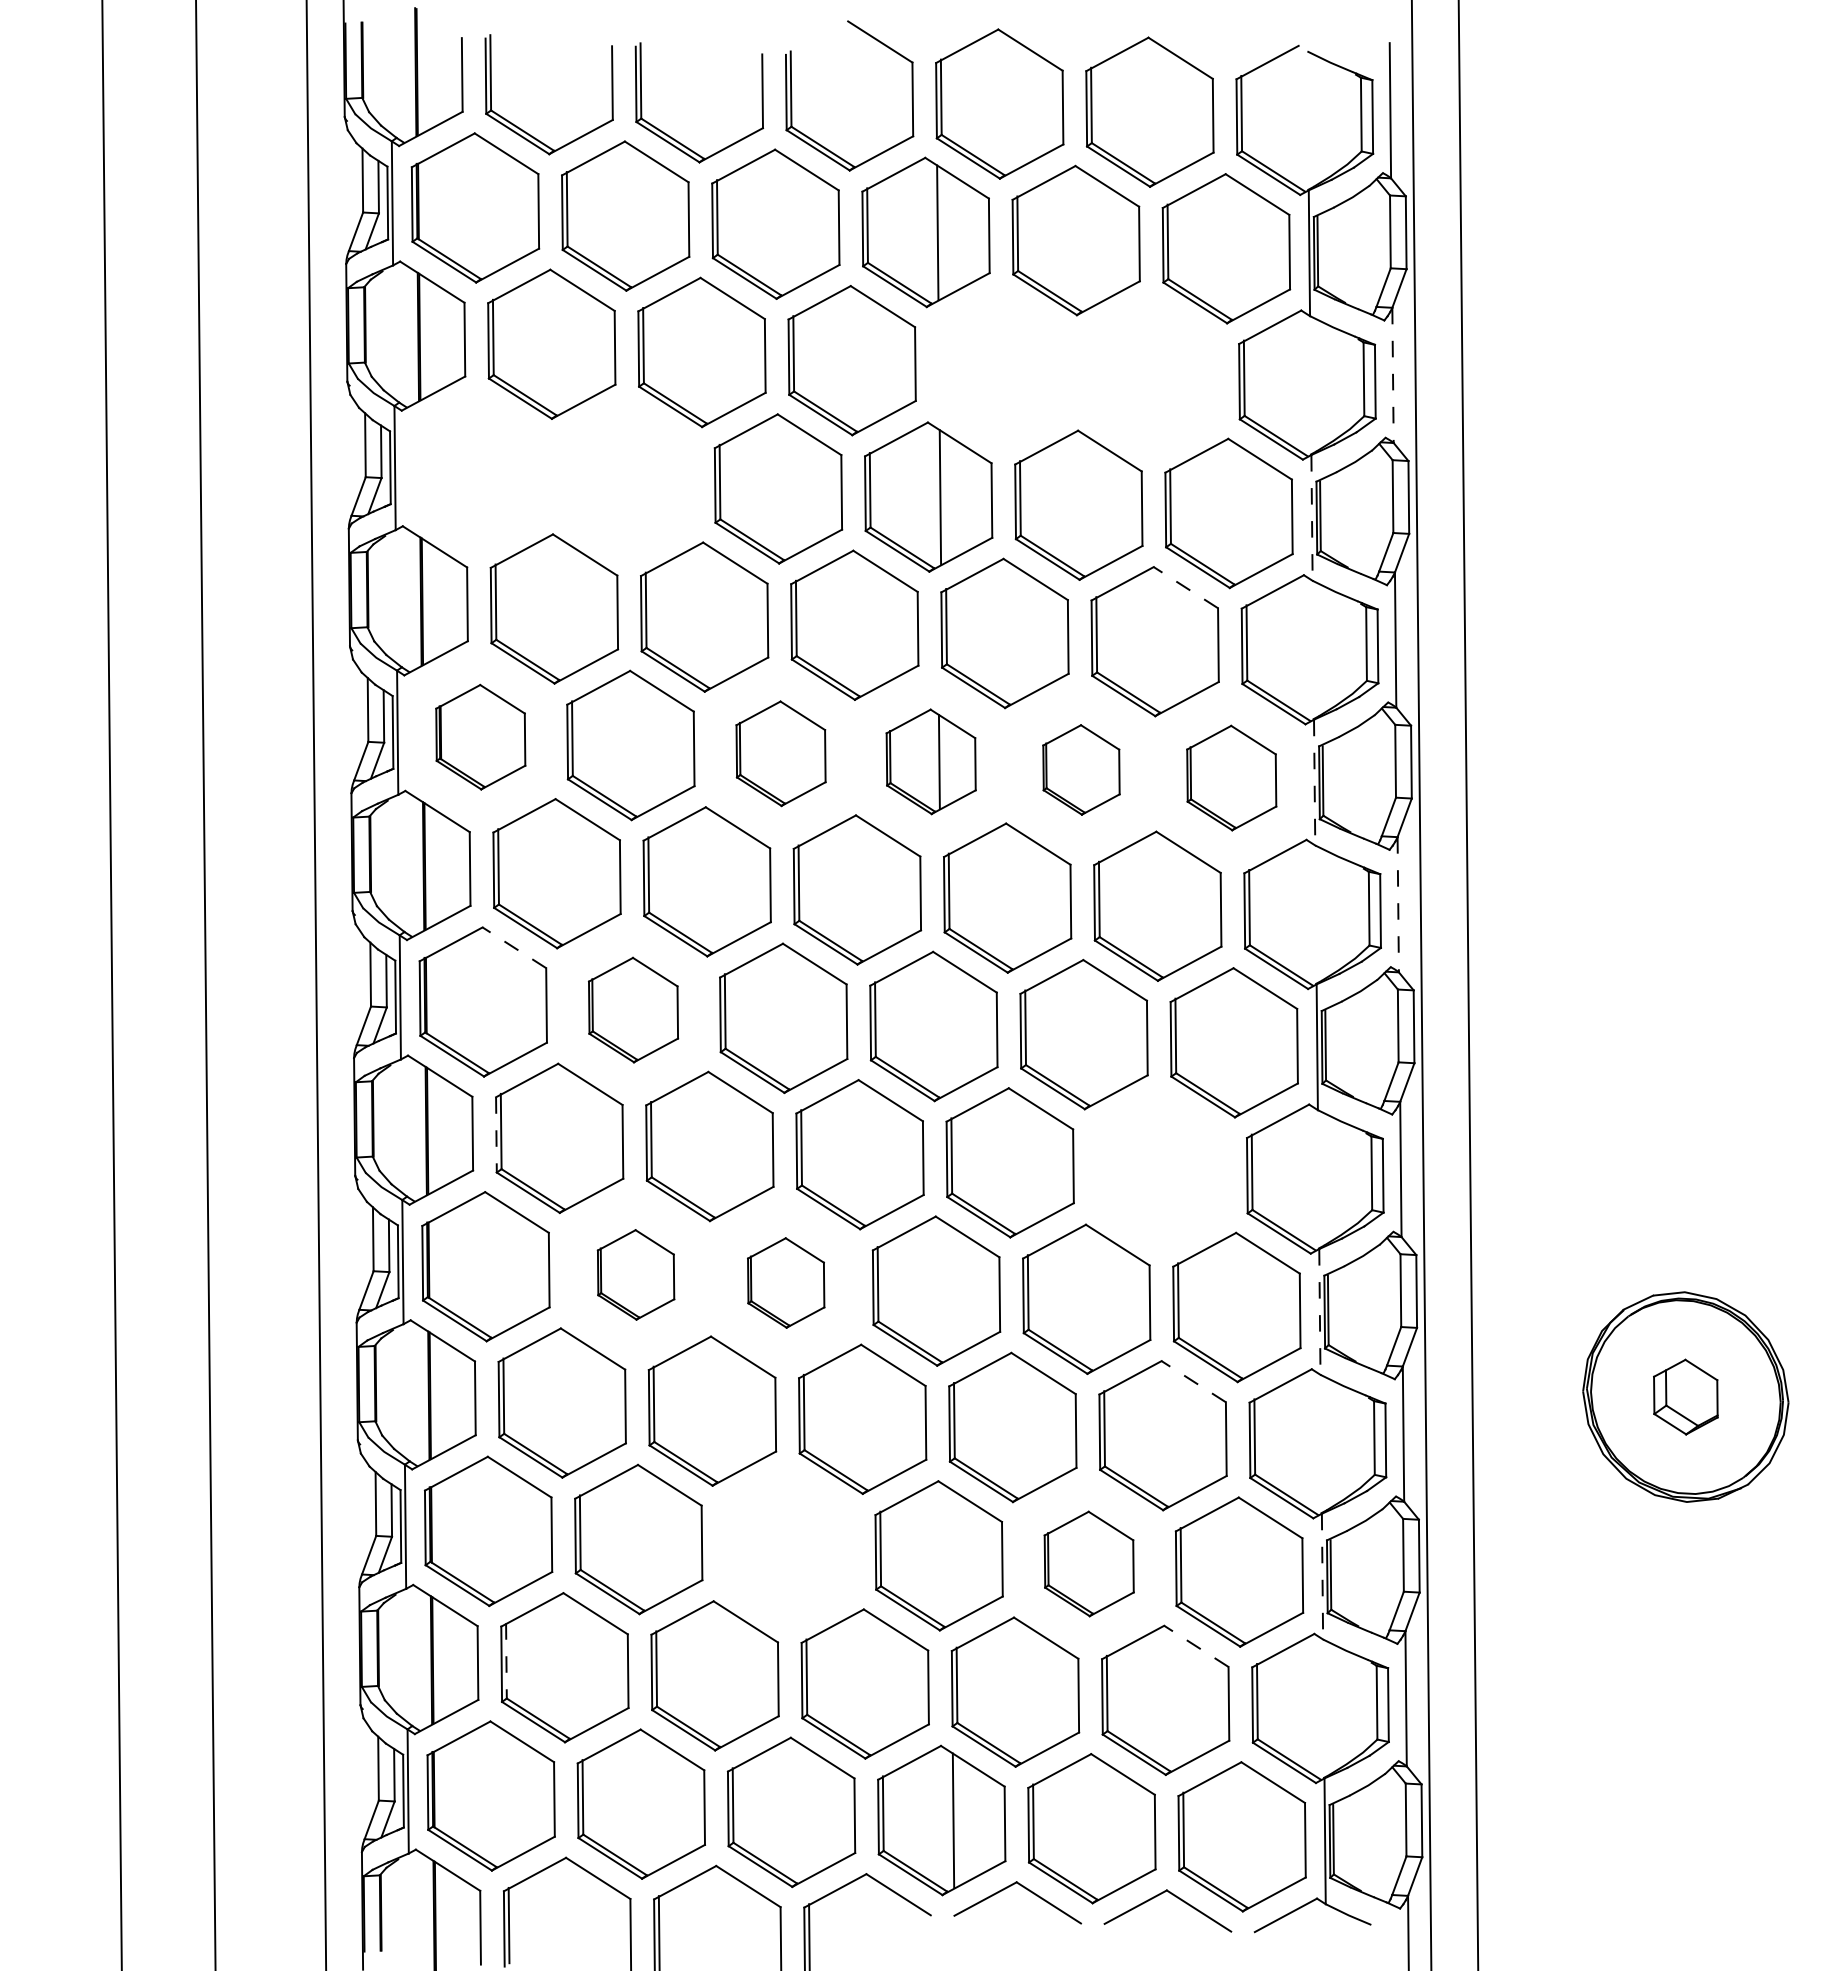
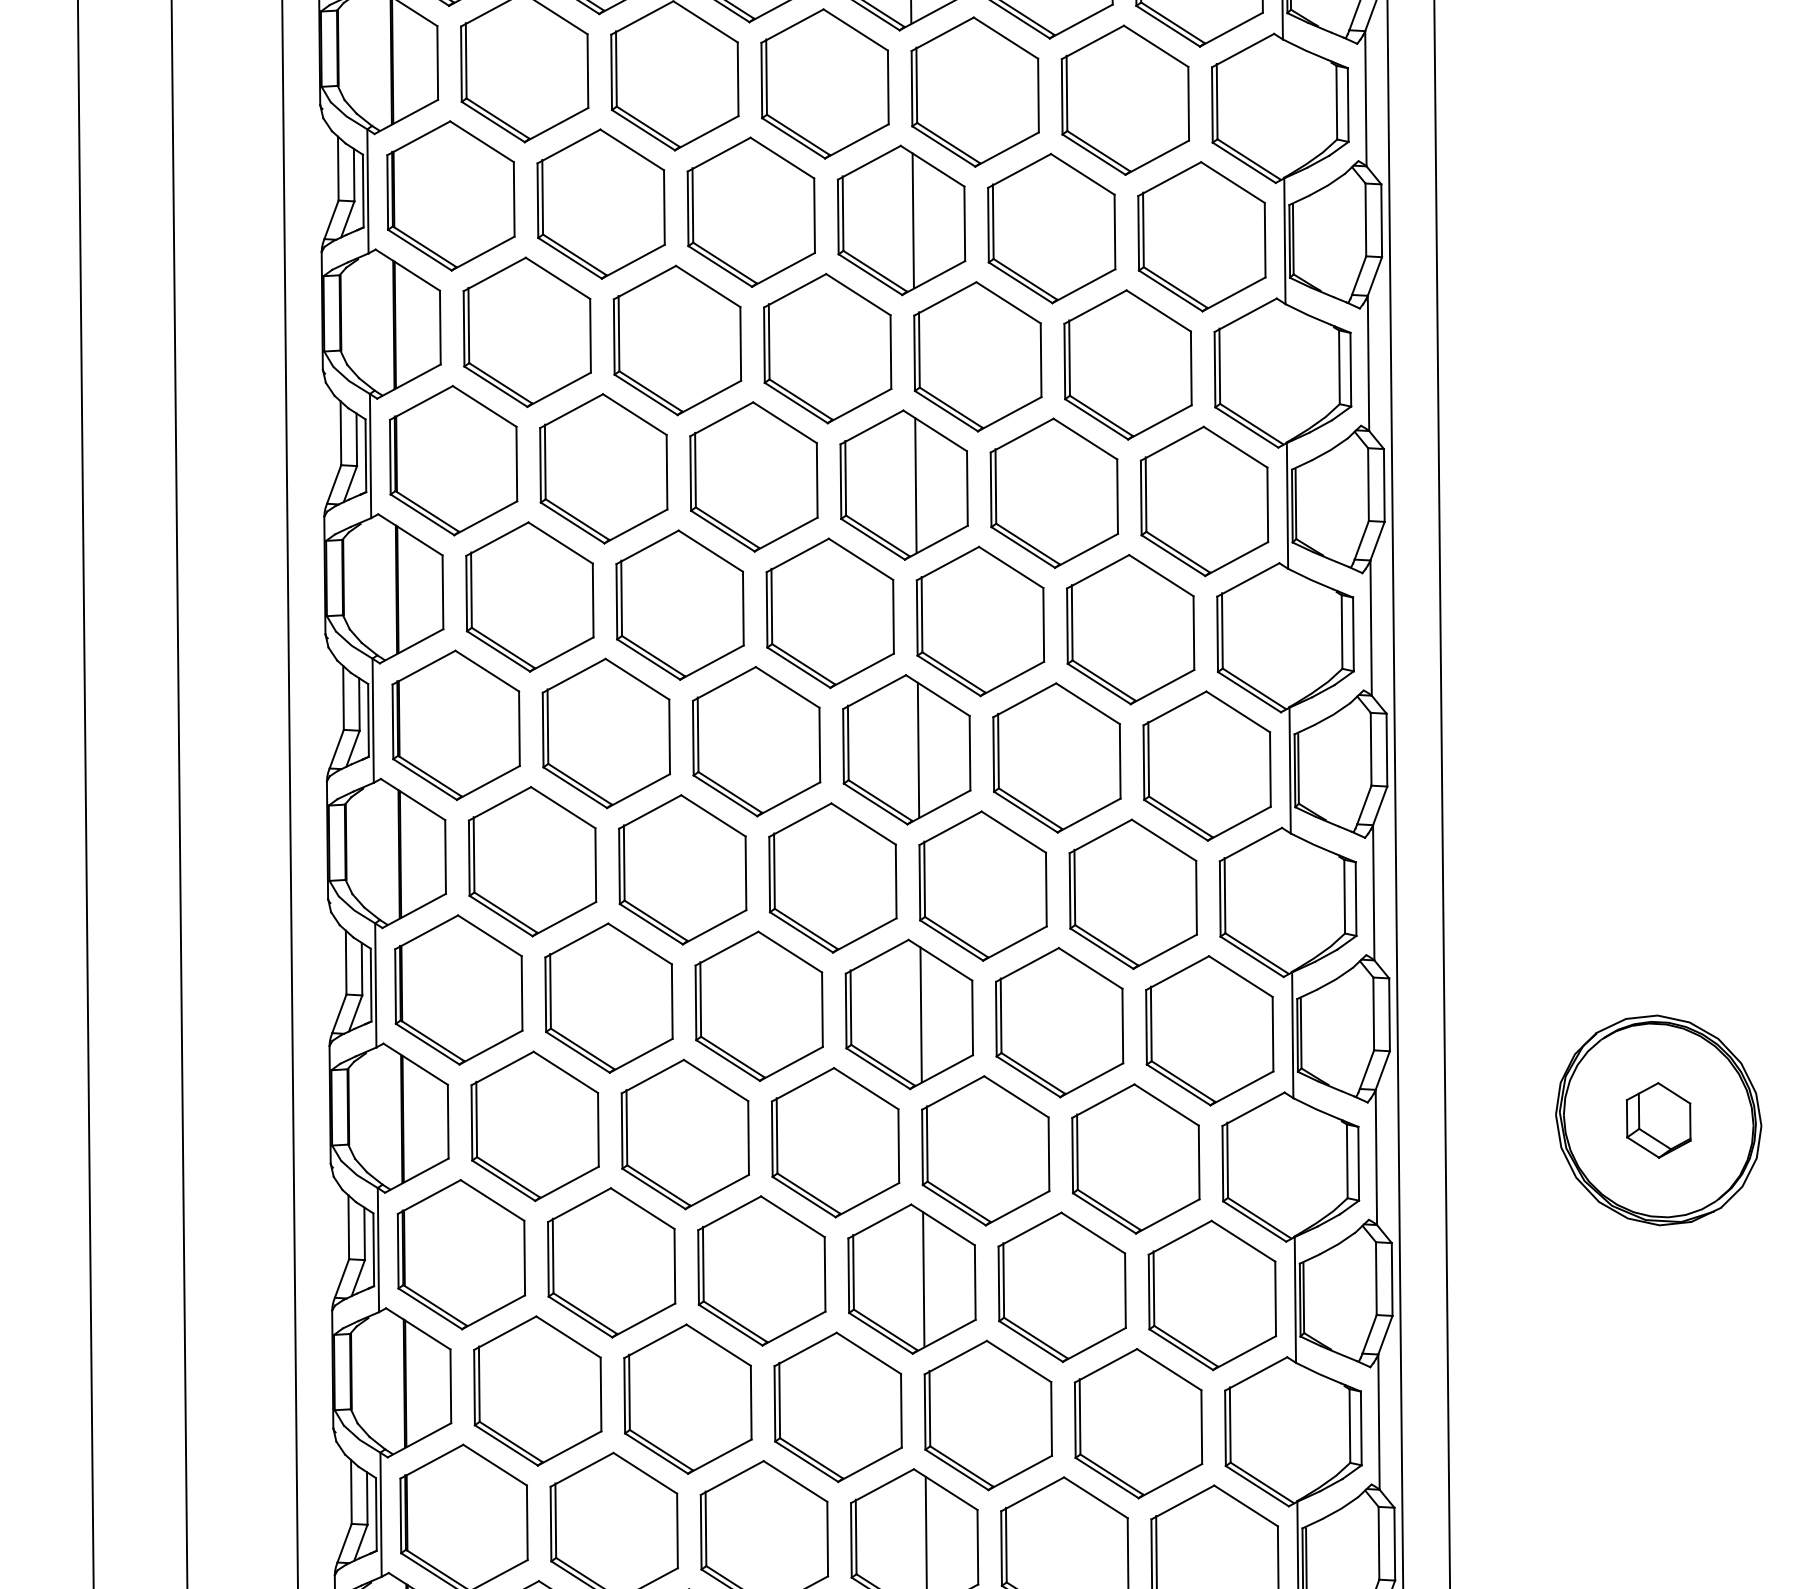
part: (1001, 368) -> (974, 91), added
line: (1393, 375) -> (1366, 98), dashed -> solid
part: (1152, 376) -> (1125, 99), added
part: (477, 472) -> (450, 195), added
part: (627, 480) -> (600, 203), added
line: (1312, 517) -> (1285, 240), dashed -> solid
line: (1185, 587) -> (1158, 310), dashed -> solid
part: (480, 736) -> (453, 459), size x1.43
part: (780, 753) -> (753, 476), size x1.43
part: (930, 761) -> (903, 484), size x1.43
part: (1081, 769) -> (1054, 492), size x1.67
part: (1231, 777) -> (1204, 500), size x1.43
line: (1314, 782) -> (1287, 505), dashed -> solid
line: (1398, 904) -> (1371, 627), dashed -> solid
line: (514, 947) -> (487, 670), dashed -> solid
part: (633, 1009) -> (606, 732), size x1.43
line: (945, 1026) -> (918, 749), added
line: (496, 1134) -> (469, 857), dashed -> solid
part: (1160, 1170) -> (1133, 893), added
part: (635, 1274) -> (608, 997), size x1.67
part: (785, 1282) -> (758, 1005), size x1.67
line: (947, 1291) -> (920, 1014), added
line: (1319, 1311) -> (1292, 1034), dashed -> solid
line: (1193, 1381) -> (1166, 1104), dashed -> solid
part: (788, 1547) -> (761, 1270), added
line: (950, 1555) -> (923, 1278), added
part: (1088, 1563) -> (1061, 1286), size x1.43
line: (1322, 1576) -> (1295, 1299), dashed -> solid
line: (1195, 1646) -> (1168, 1369), dashed -> solid
line: (506, 1660) -> (479, 1383), dashed -> solid

